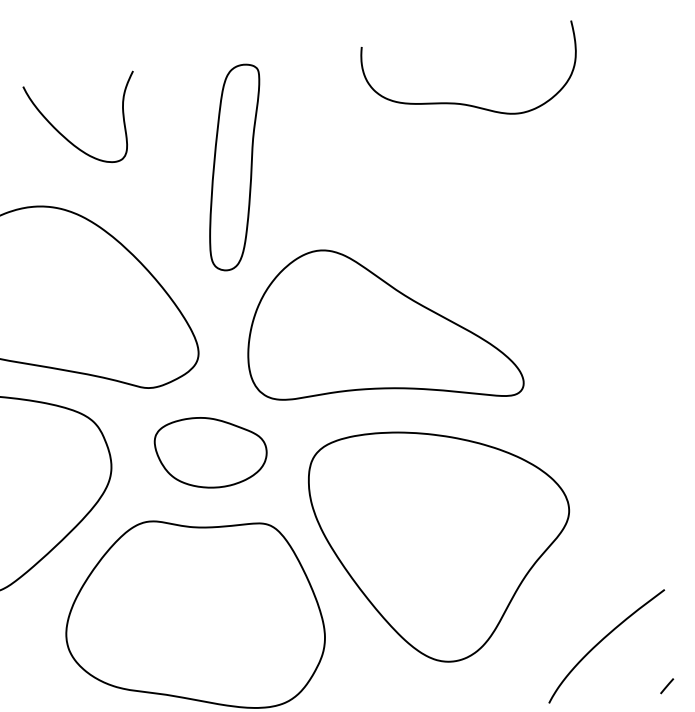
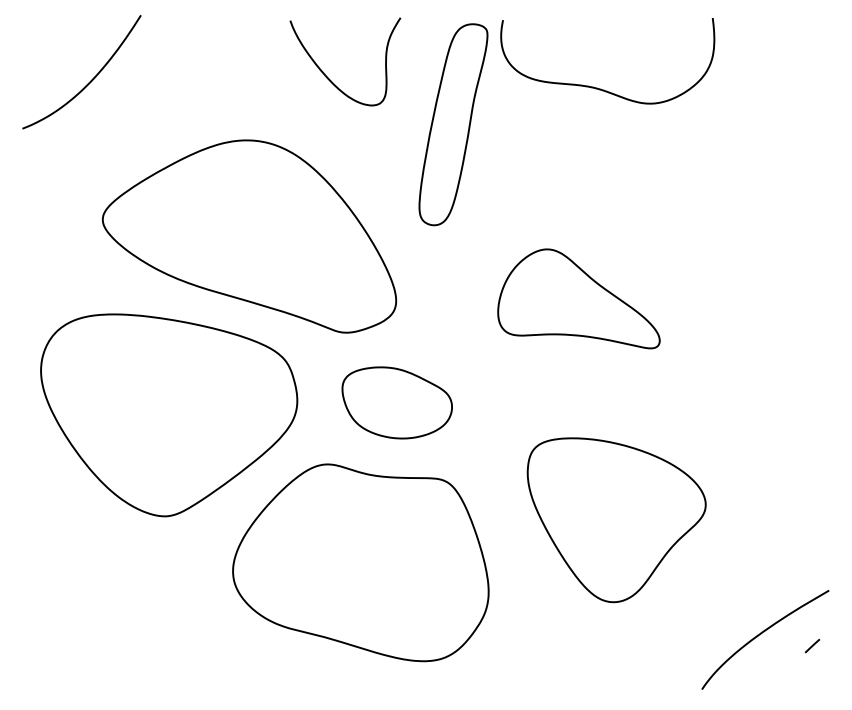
curve: (463, 103) -> (597, 87), moved
curve: (67, 139) -> (328, 77), moved
part: (380, 326) -> (578, 298), size x0.6
part: (444, 544) -> (616, 520), size x0.7
line: (667, 685) -> (812, 645), moved

